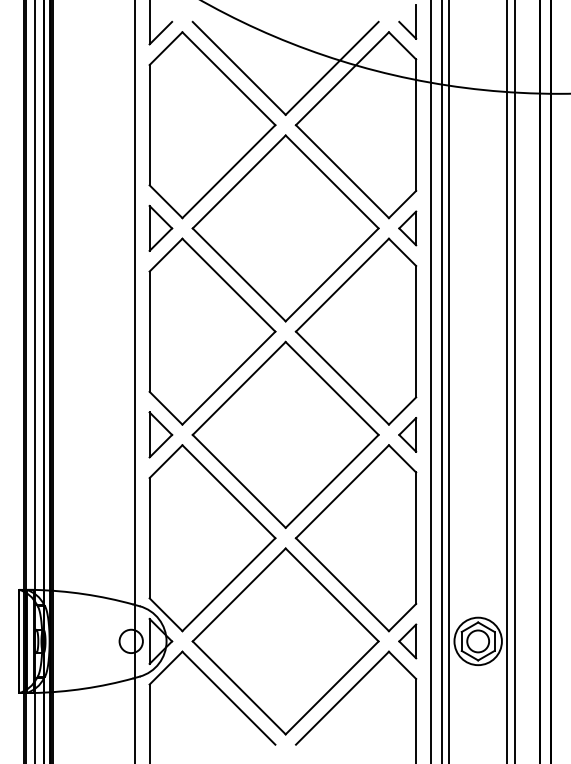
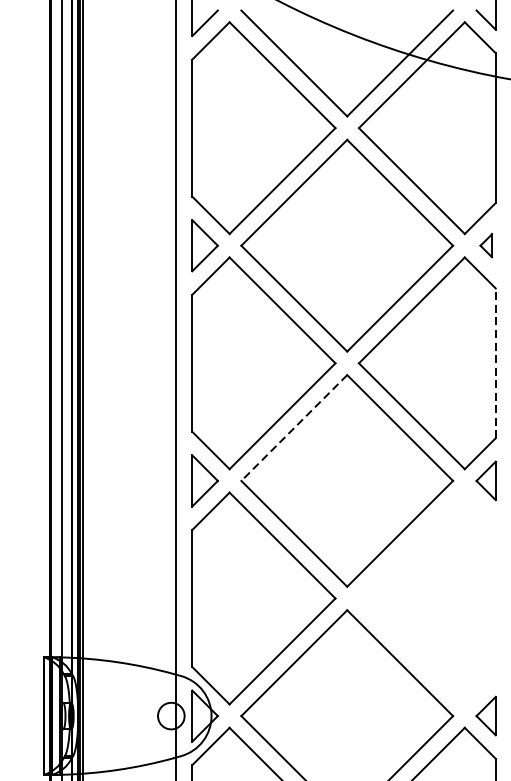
part: (407, 228) -> (485, 245), size x0.6
line: (416, 331) -> (496, 363), solid -> dashed
line: (239, 388) -> (294, 428), solid -> dashed
part: (355, 538) -> (426, 598), removed

